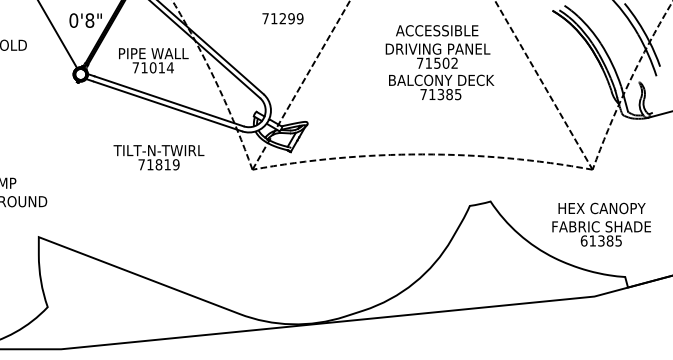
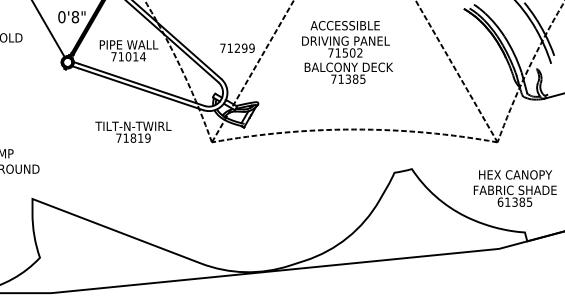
text: (282, 18) -> (237, 48), moved
text: (439, 62) -> (347, 52), moved
text: (601, 224) -> (515, 188), moved

